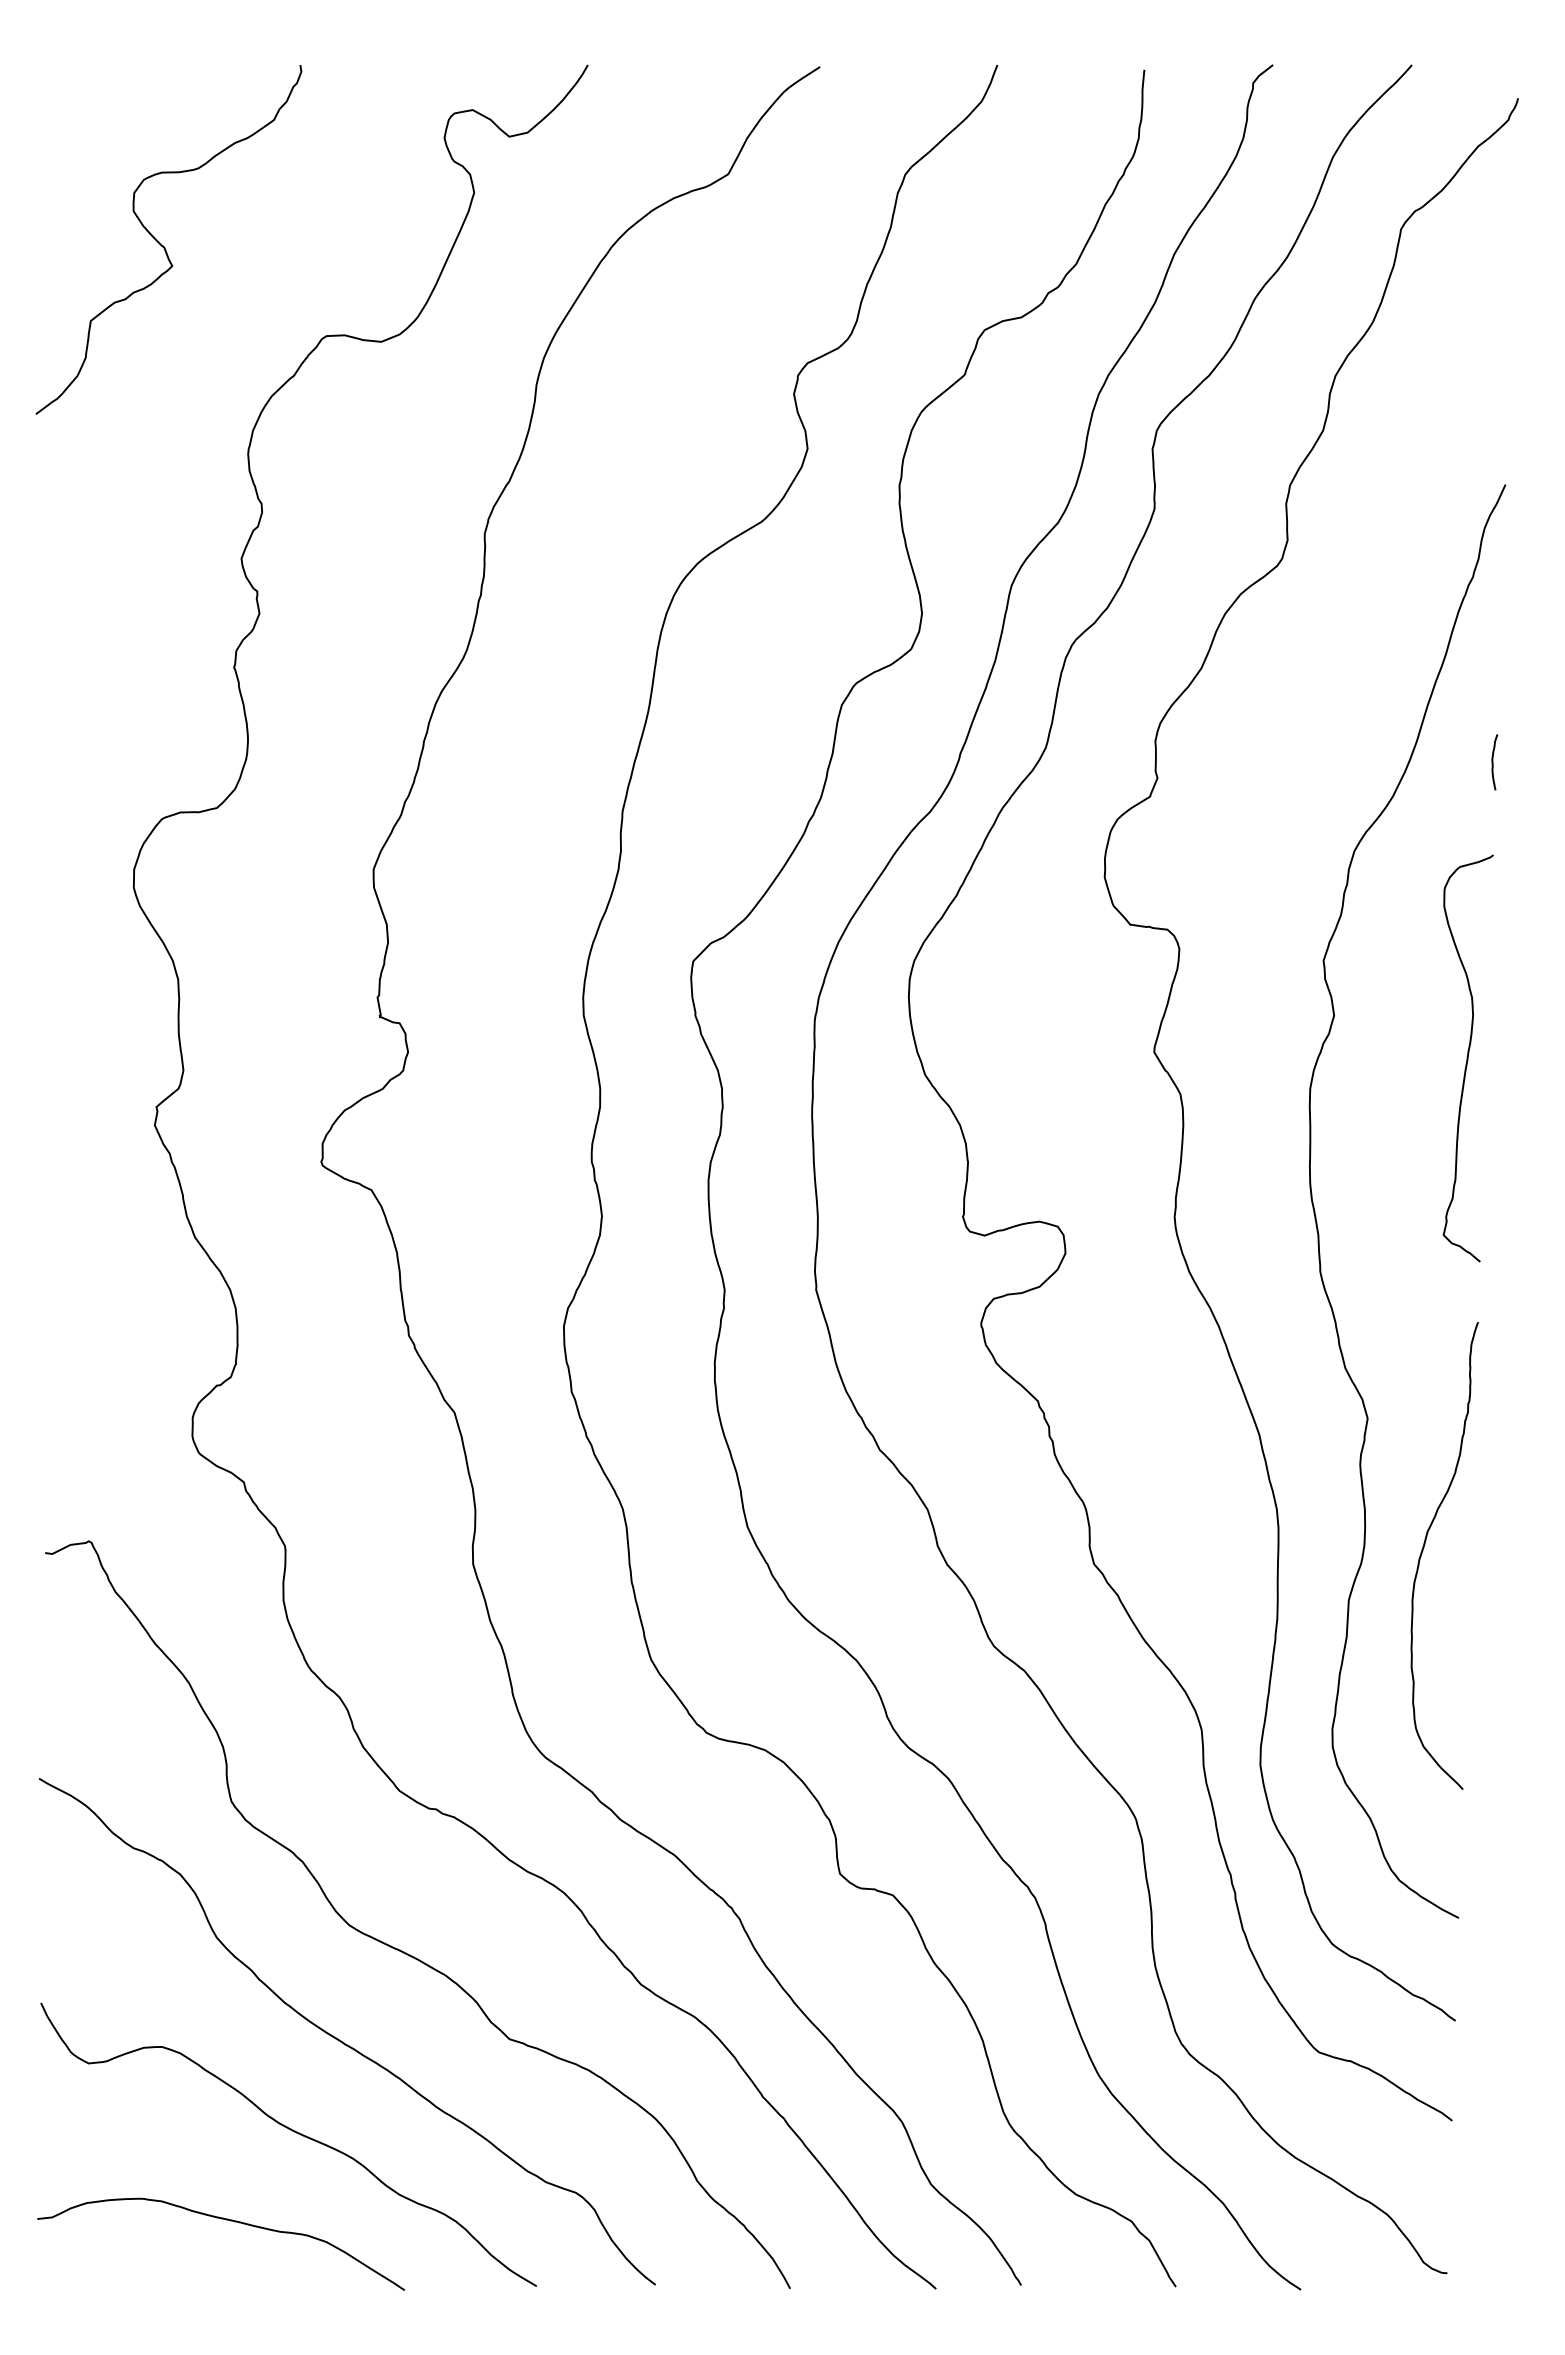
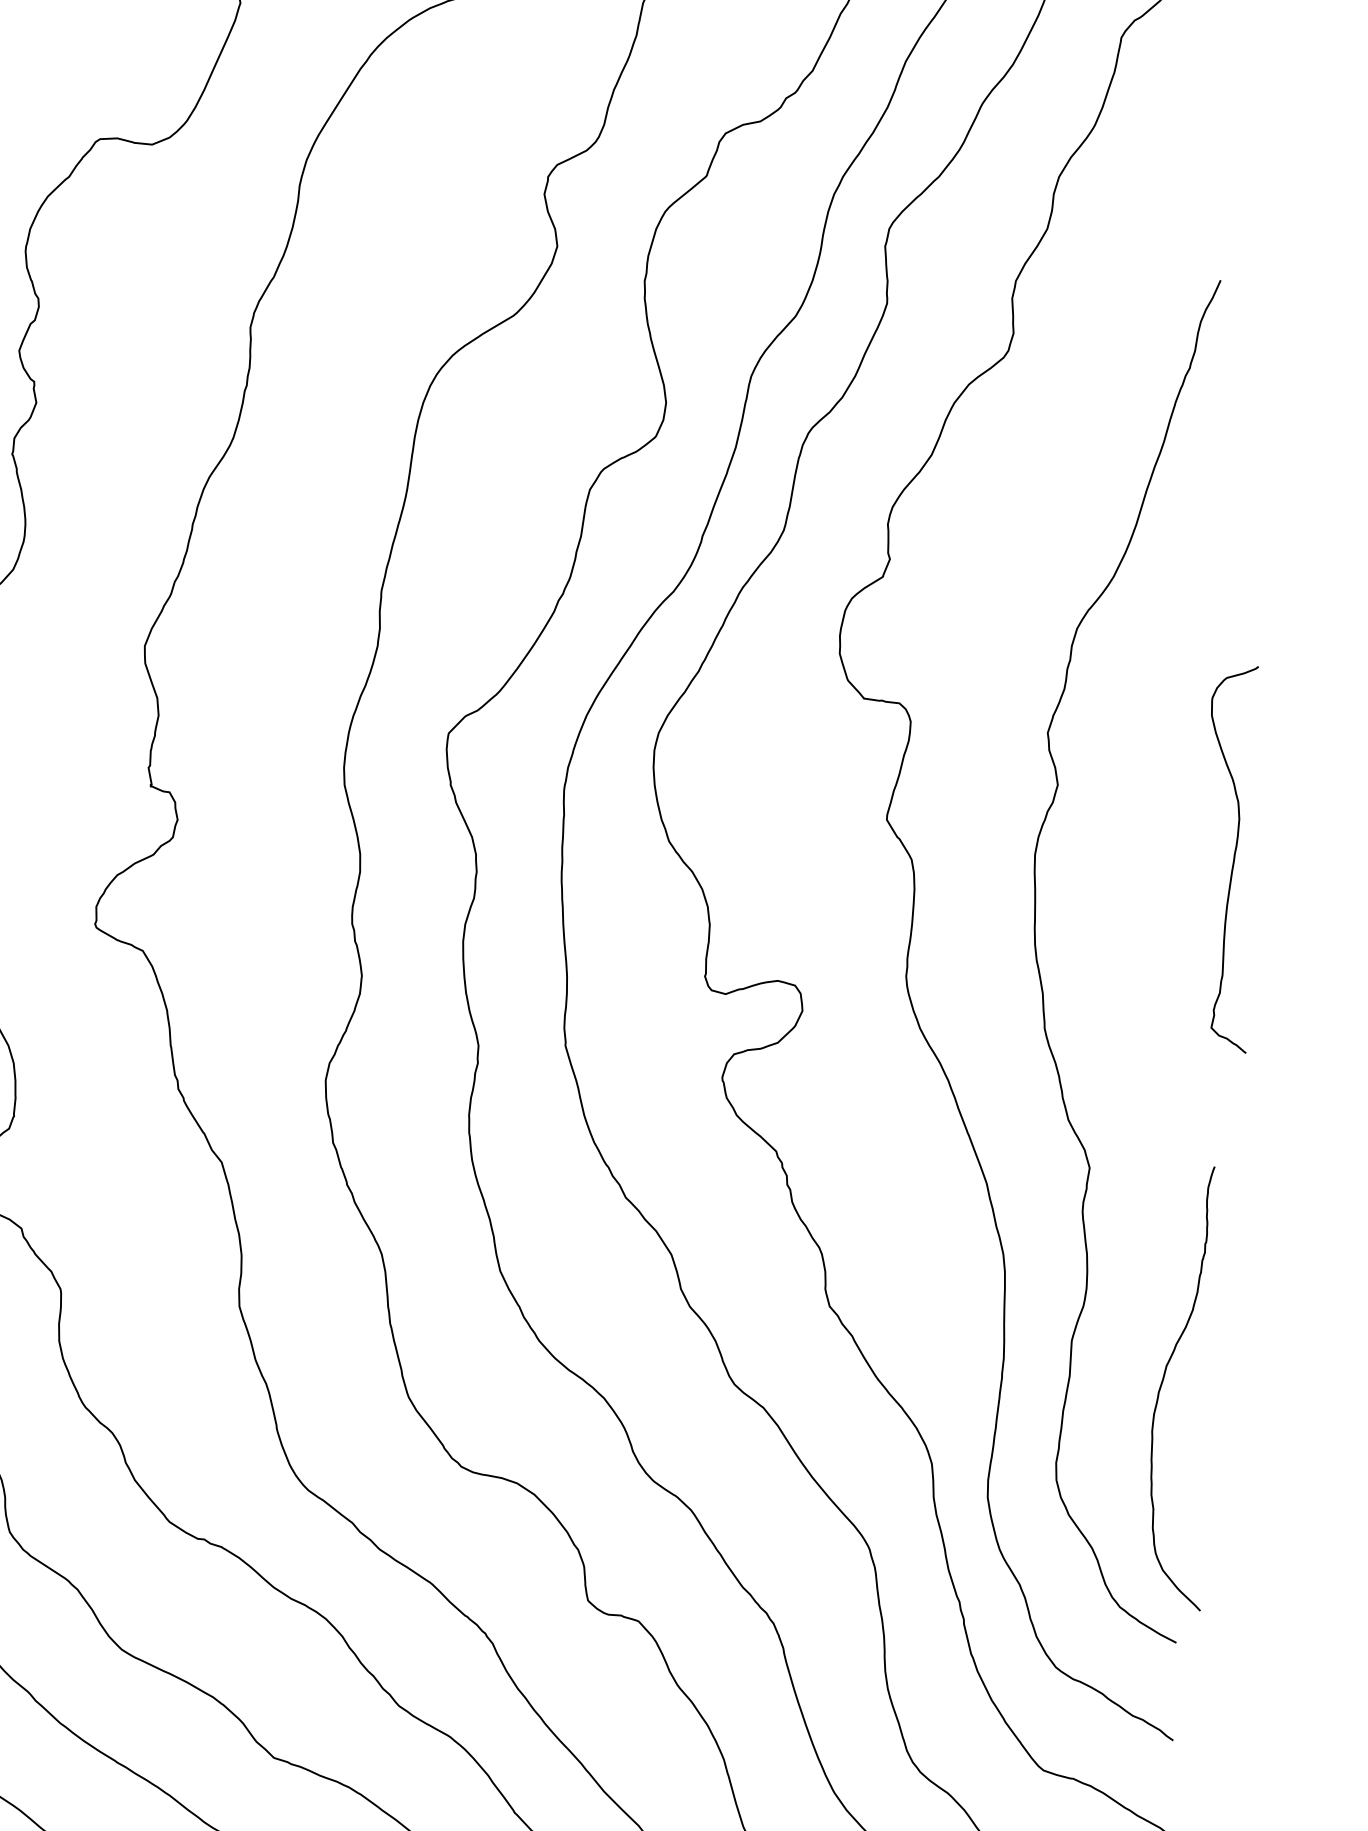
curve: (1493, 762) -> (1209, 544), removed
curve: (1467, 1058) -> (1234, 860), moved
curve: (1424, 1547) -> (1163, 1380), moved

